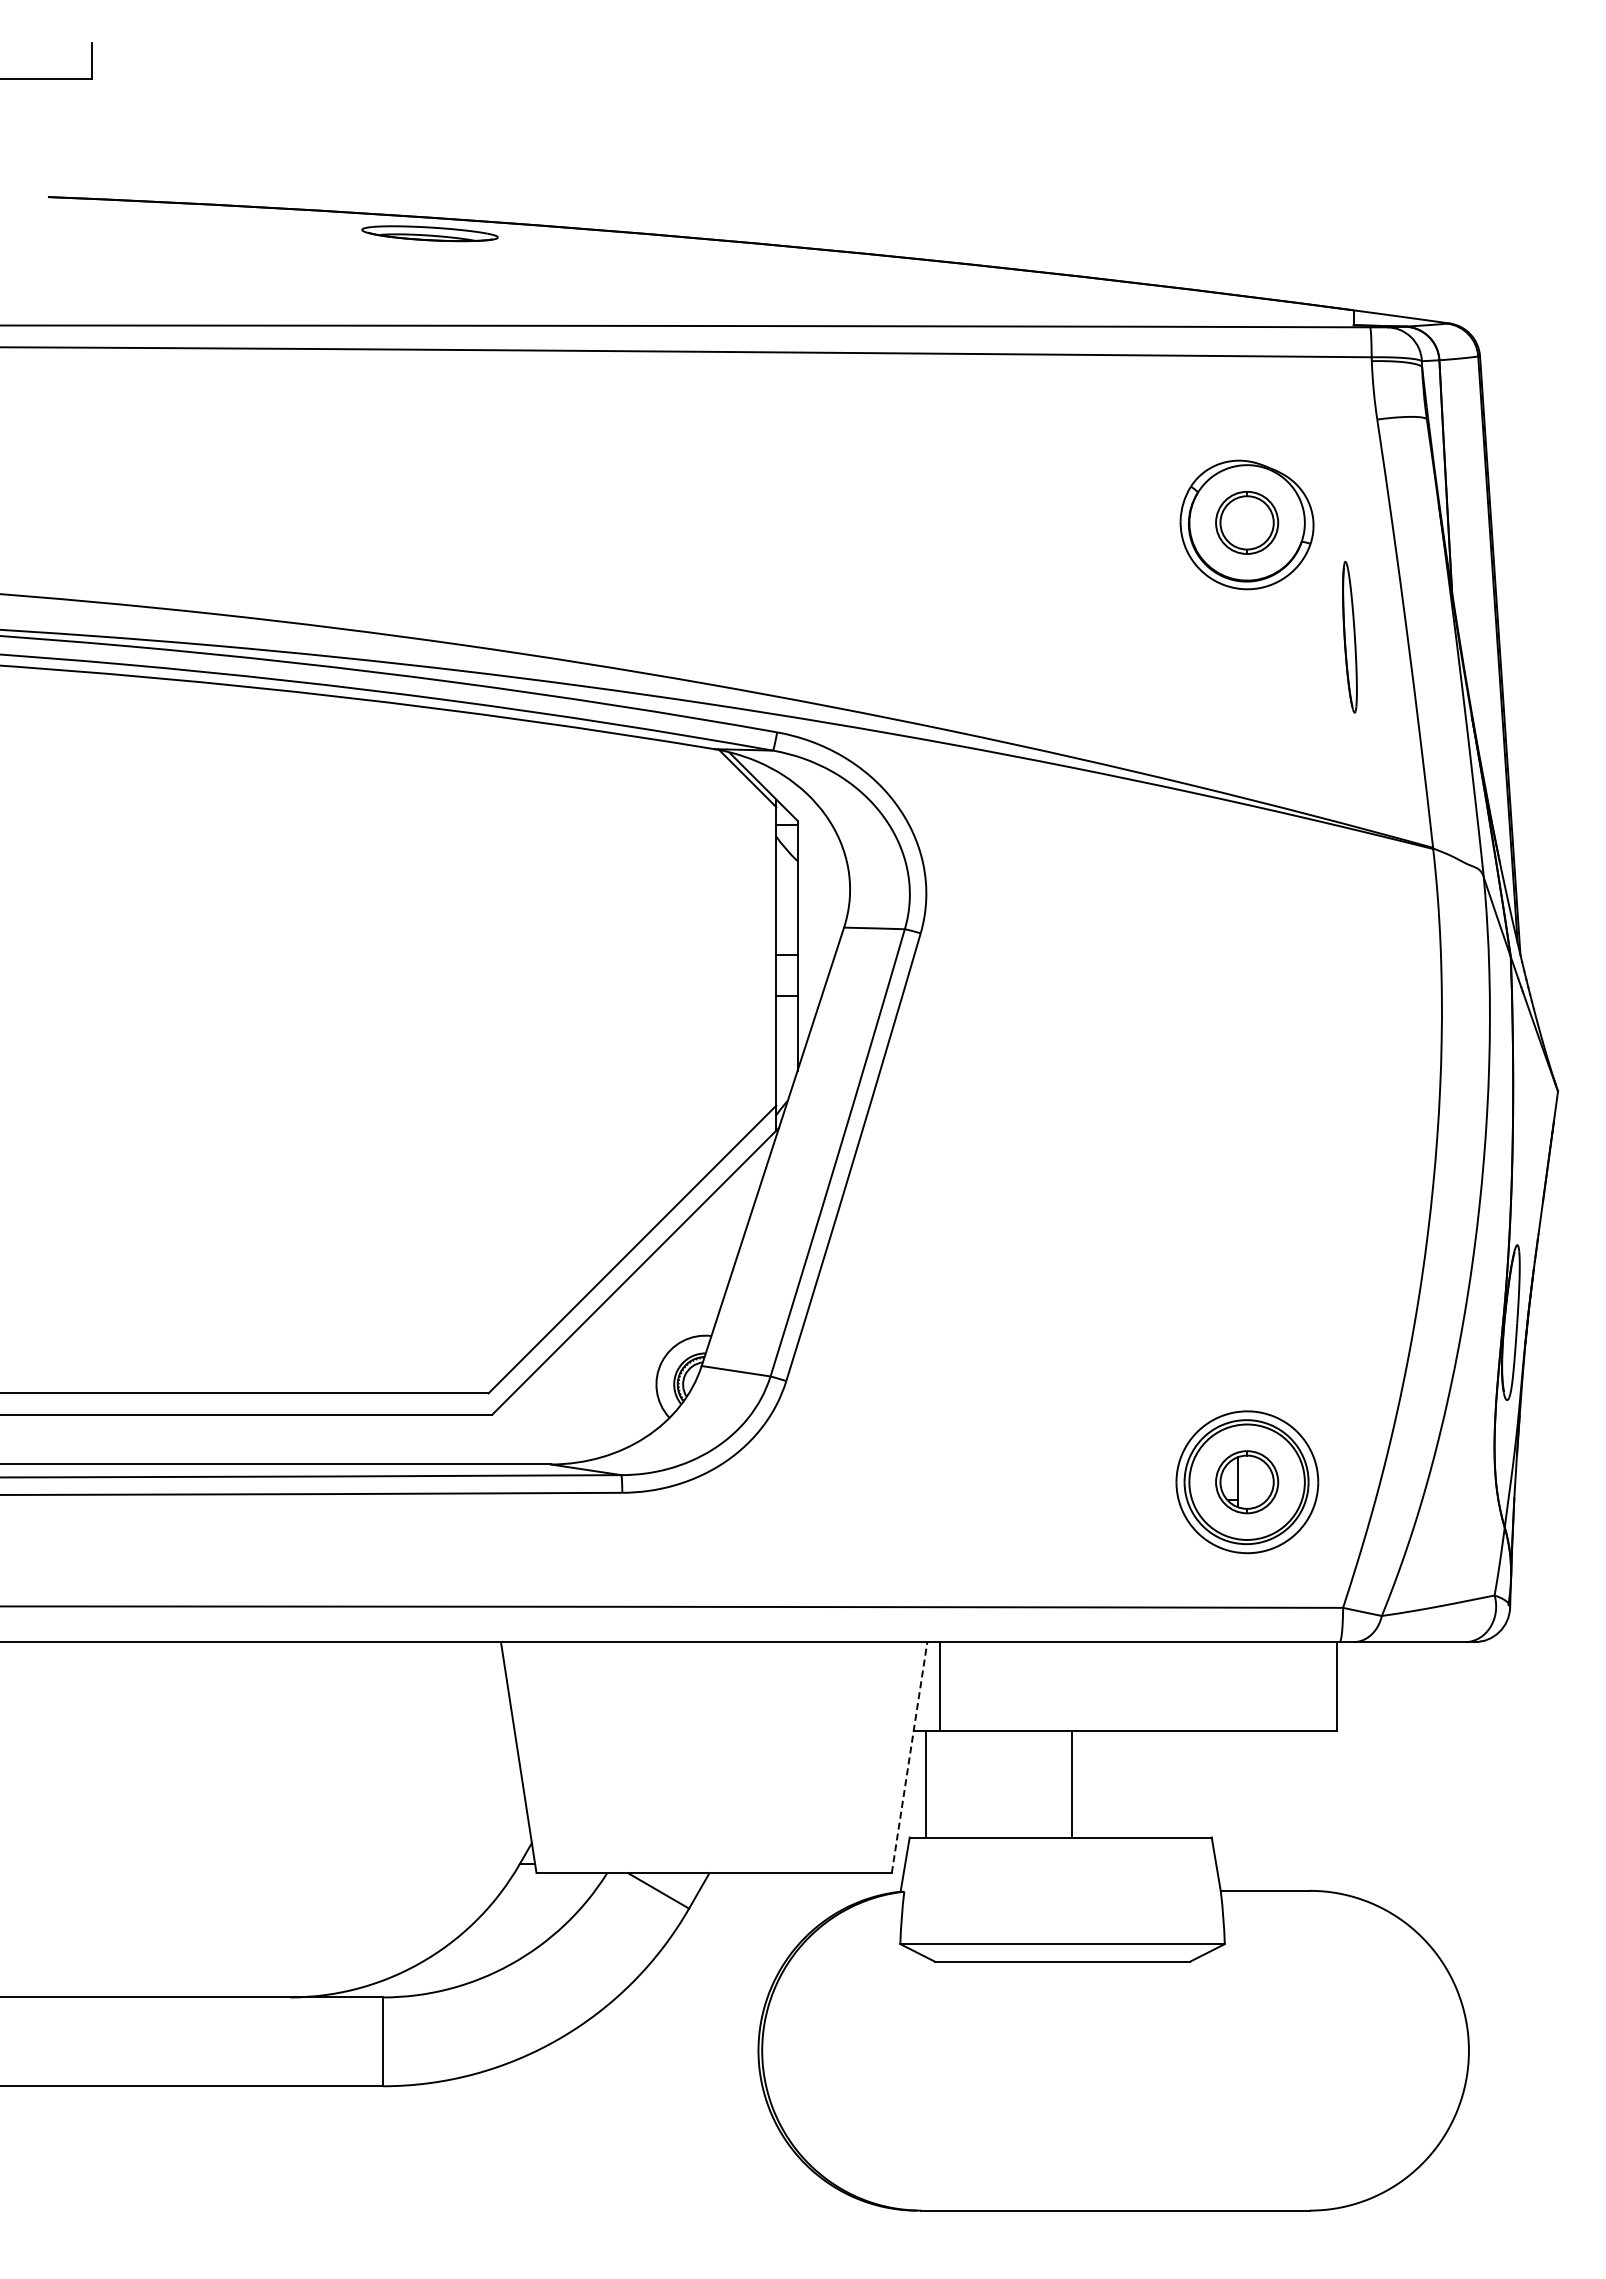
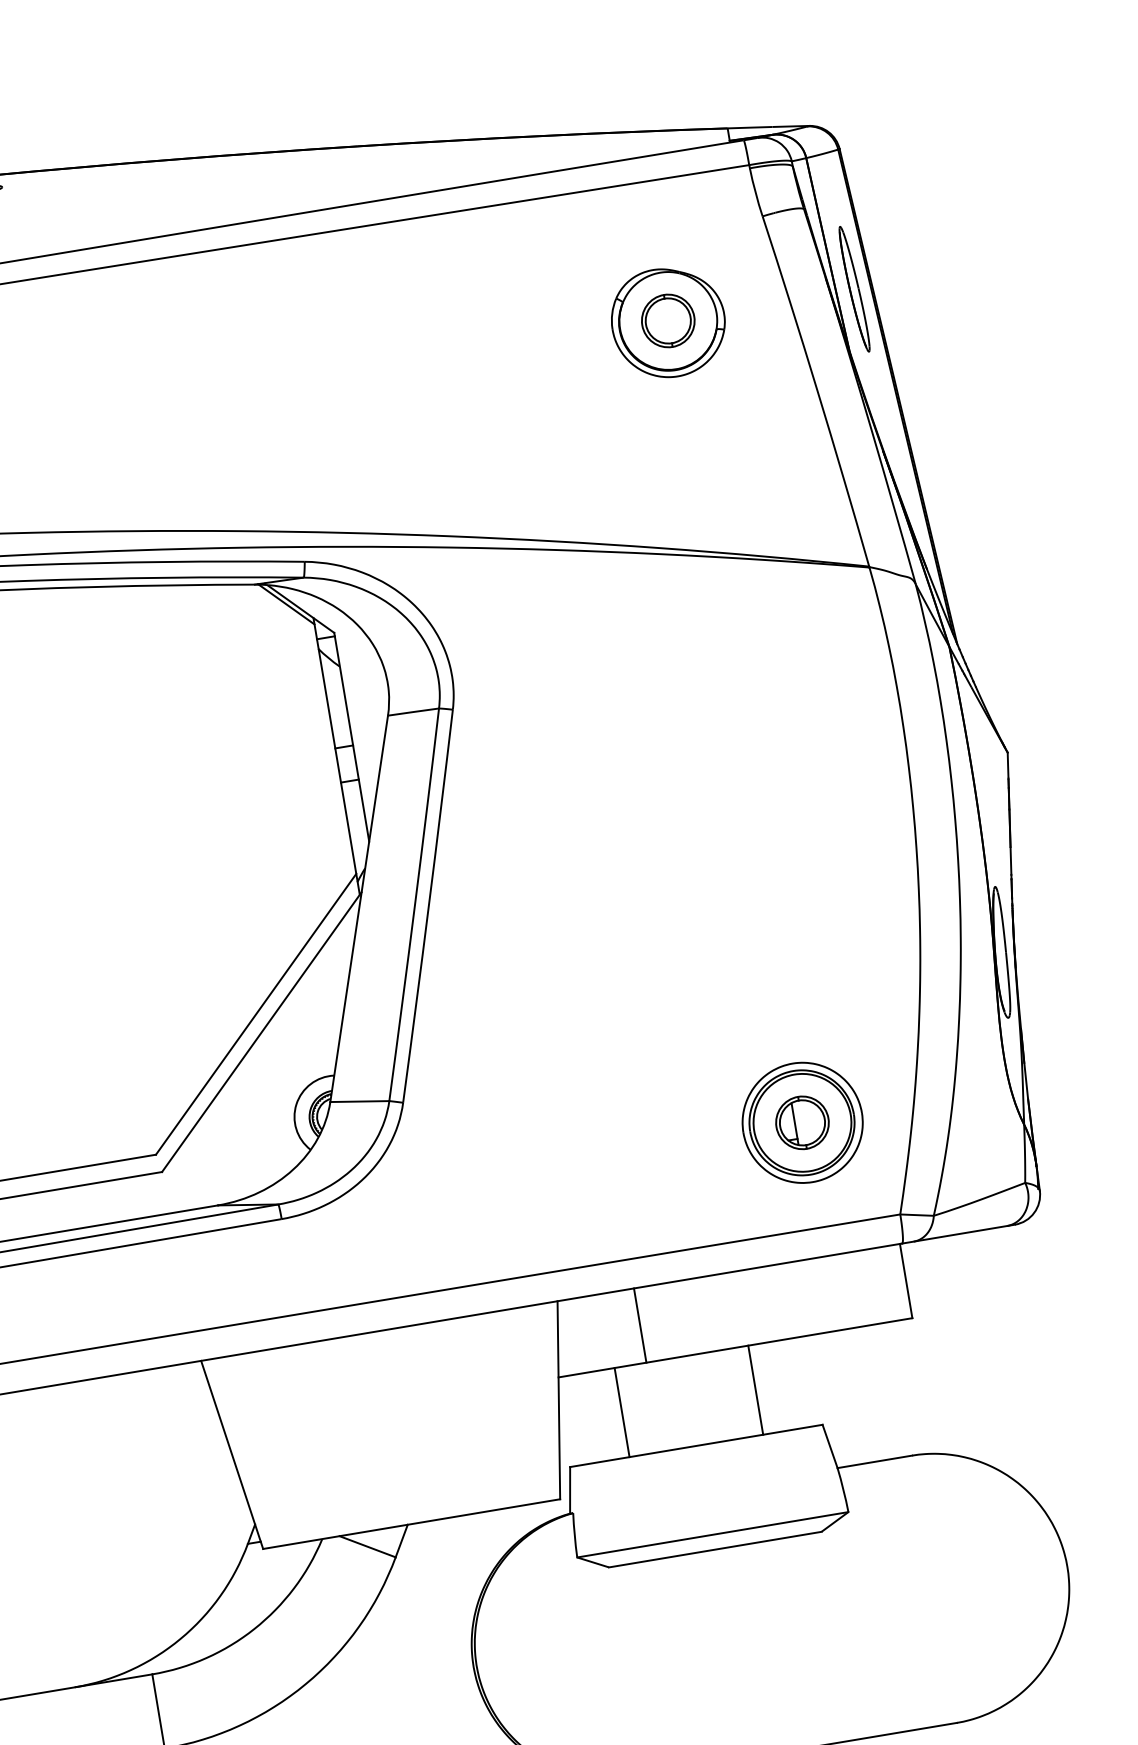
part: (1349, 637) -> (854, 289), moved
line: (939, 1686) -> (639, 1325), moved
line: (909, 1757) -> (558, 1400), dashed -> solid
line: (925, 1783) -> (621, 1411), moved
line: (1071, 1783) -> (755, 1389), moved

